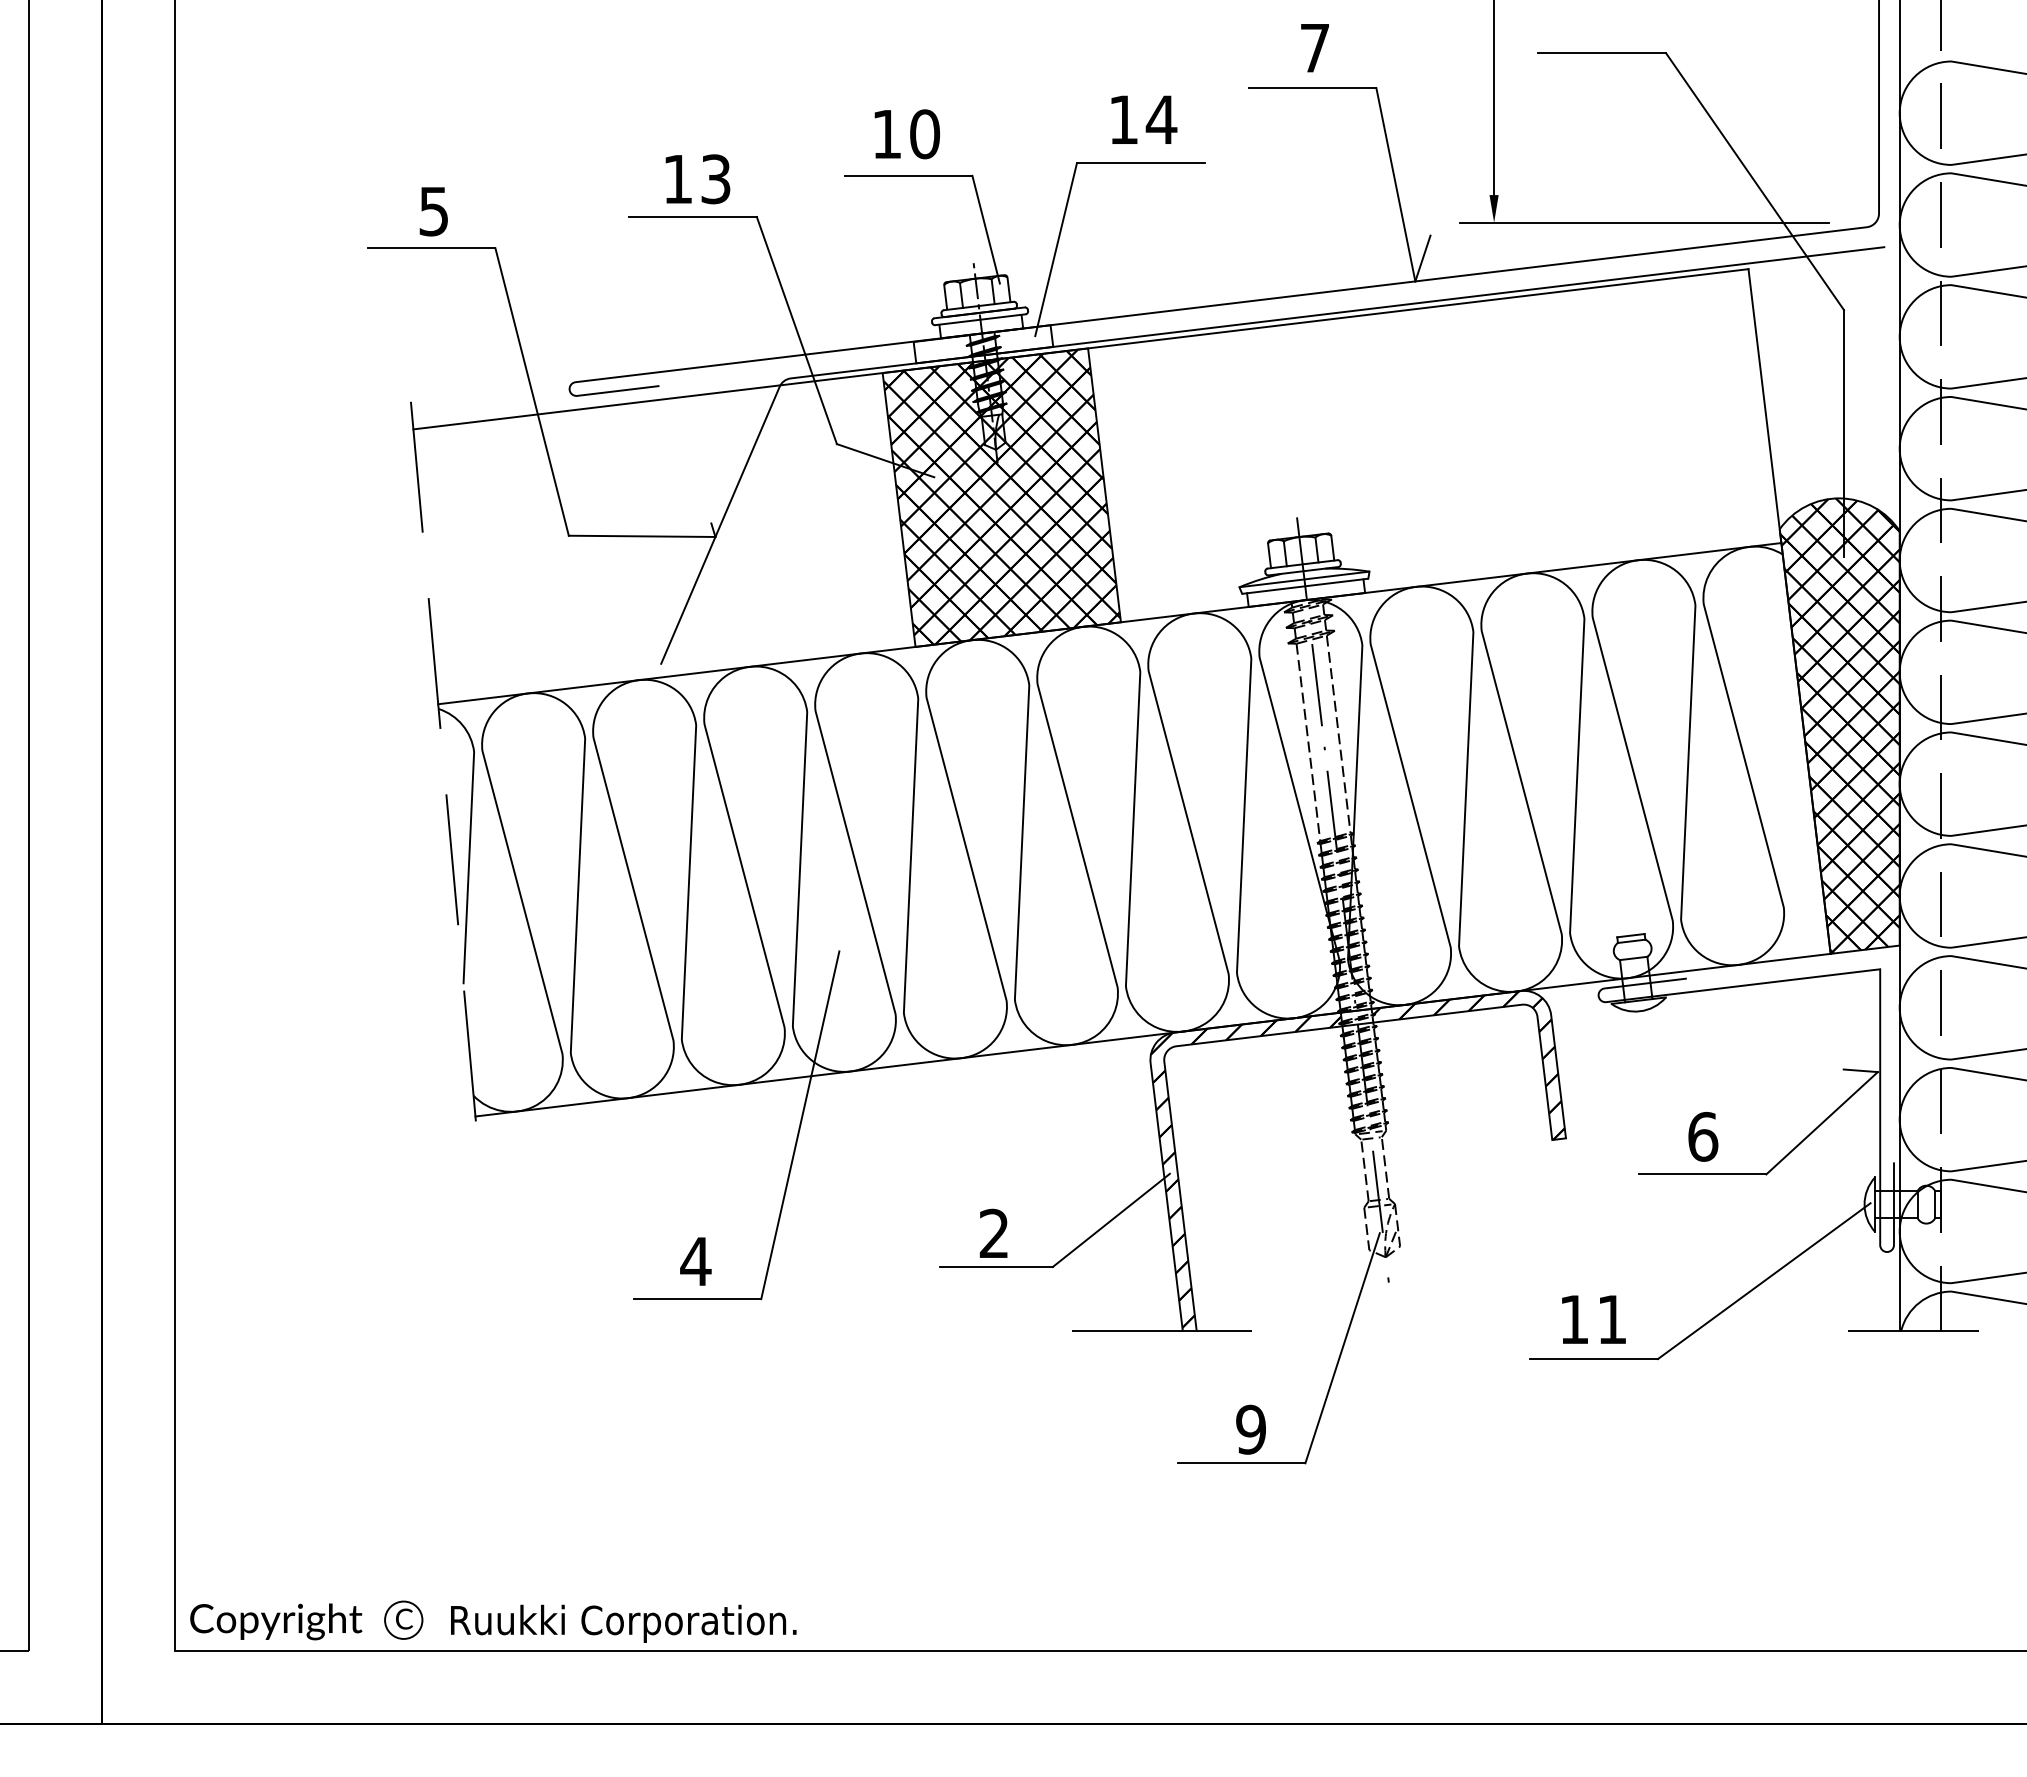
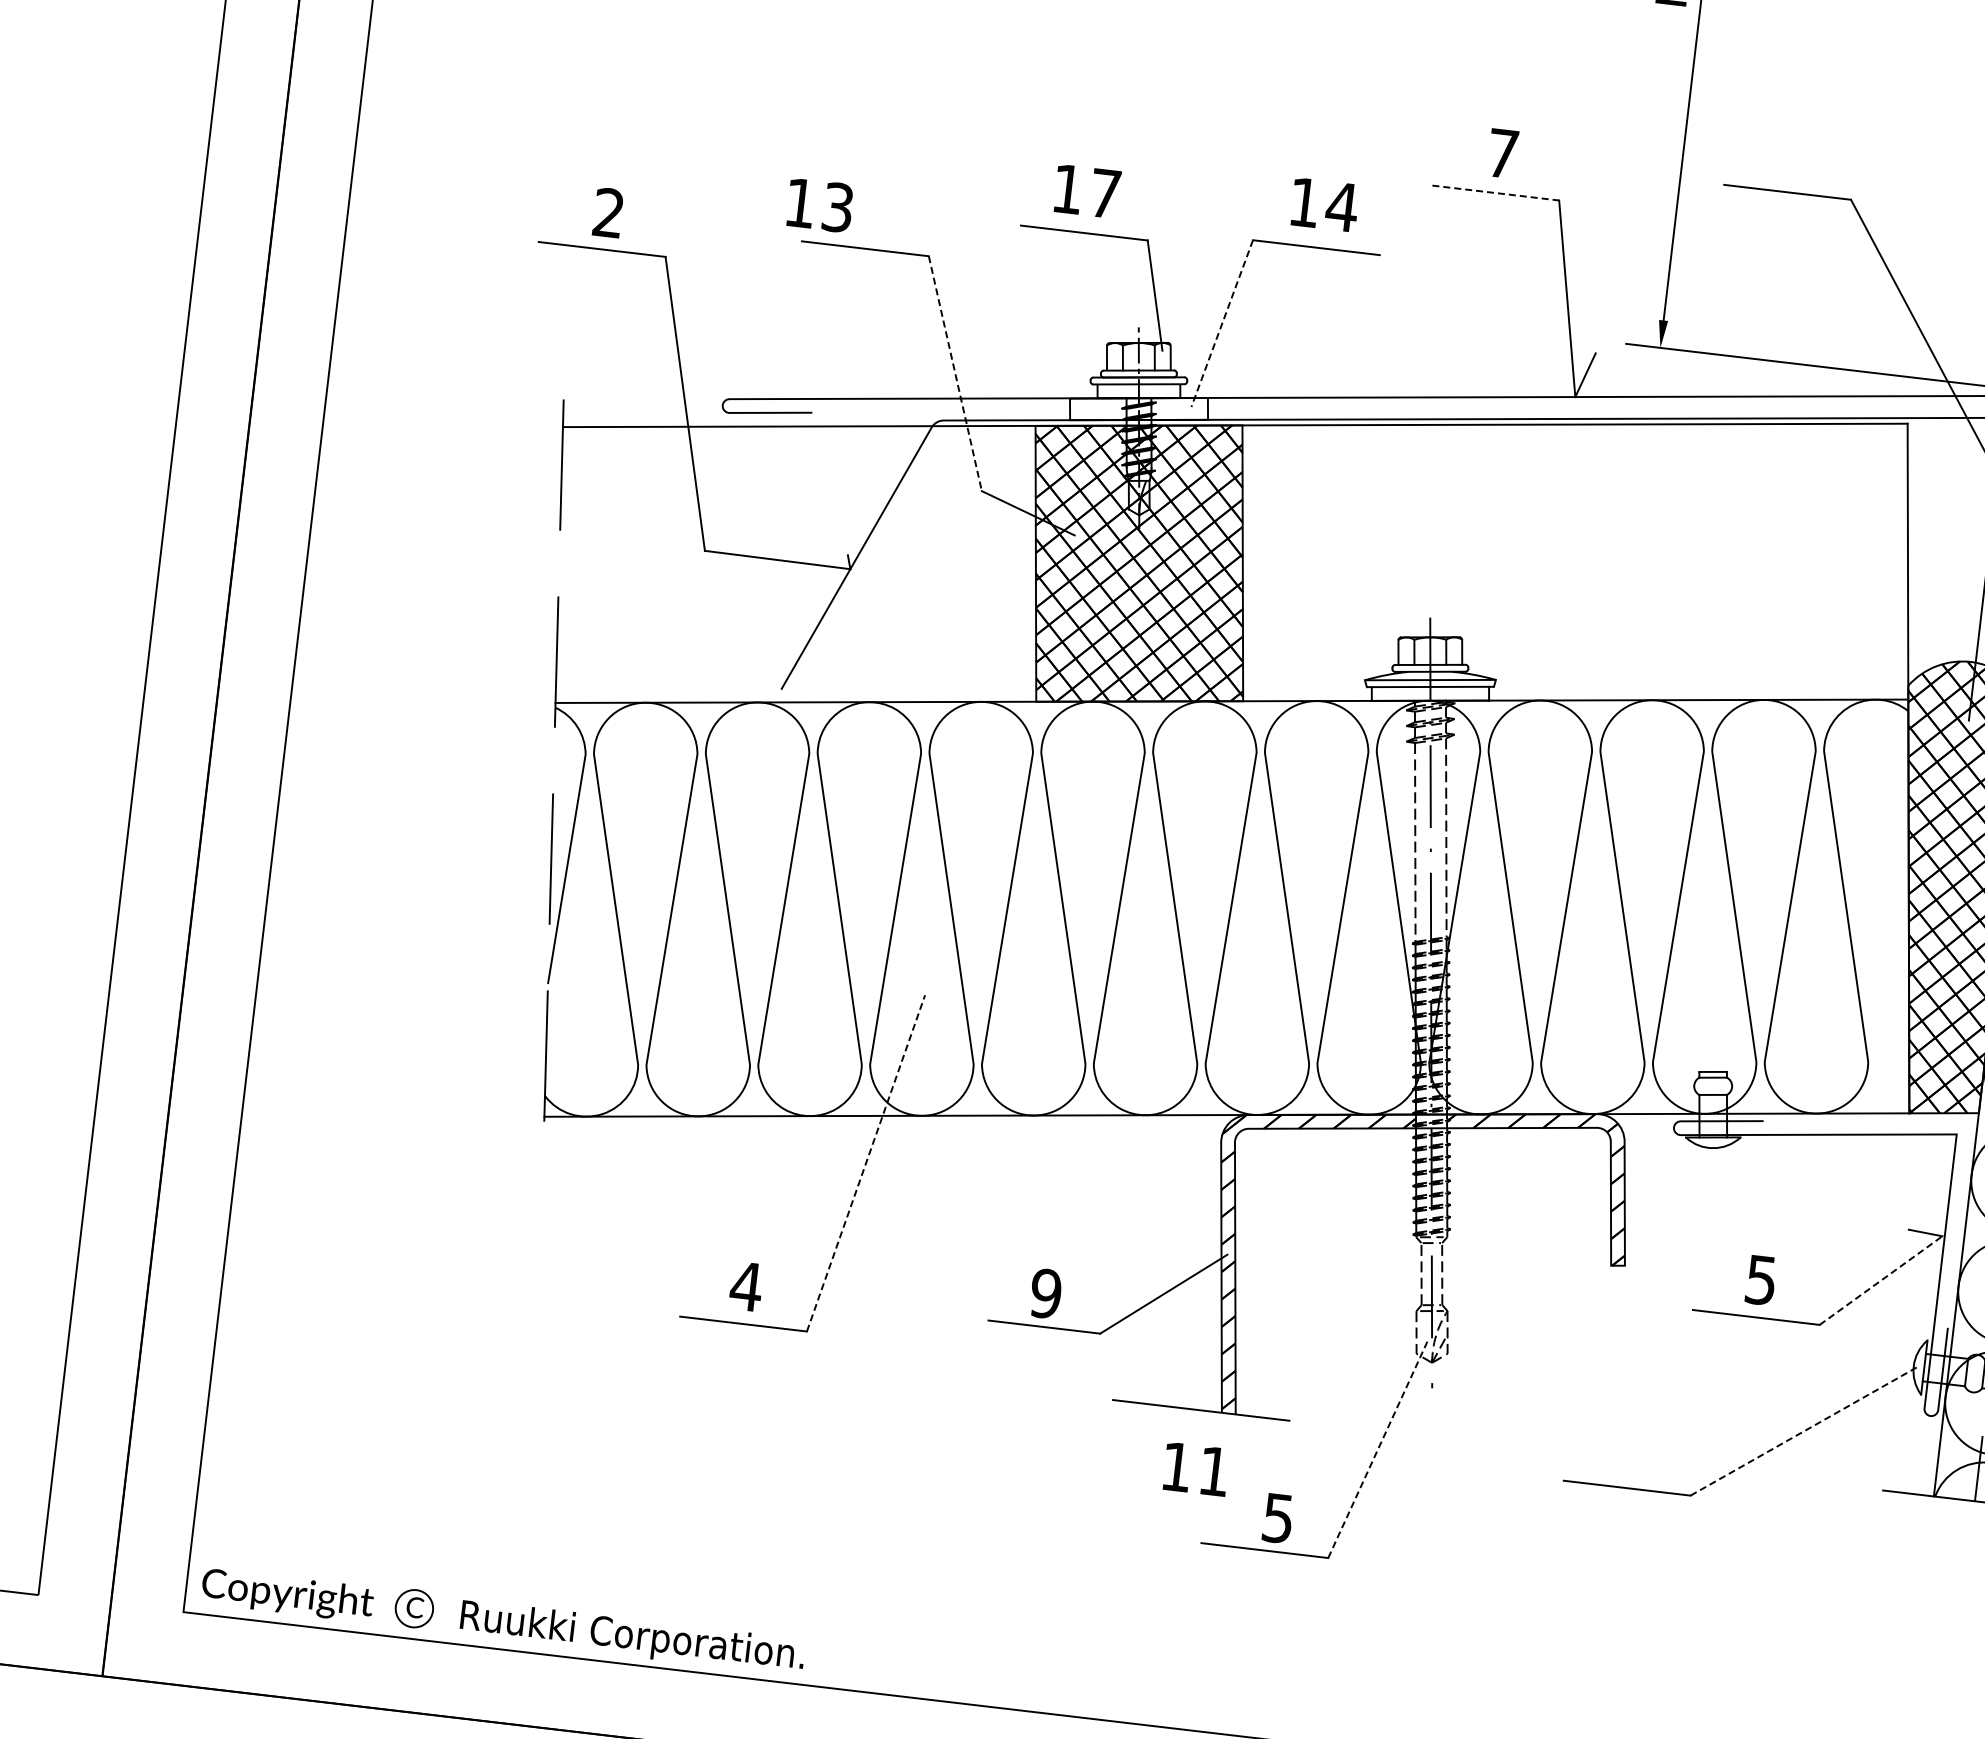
line: (1312, 88) -> (1495, 193), solid -> dashed
text: (925, 134) -> (1105, 193), 10 -> 17
text: (697, 179) -> (819, 205), moved
text: (433, 211) -> (608, 213), 5 -> 2
line: (1056, 249) -> (1222, 323), solid -> dashed
line: (797, 331) -> (955, 374), solid -> dashed
line: (1822, 1123) -> (1881, 1280), solid -> dashed
line: (800, 1124) -> (866, 1162), solid -> dashed
text: (1703, 1136) -> (1761, 1279), 6 -> 5
text: (994, 1233) -> (1046, 1293), 2 -> 9
line: (1764, 1281) -> (1805, 1431), solid -> dashed
text: (1593, 1319) -> (1195, 1469), moved
line: (1342, 1348) -> (1378, 1448), solid -> dashed
text: (1250, 1429) -> (1277, 1518), 9 -> 5

